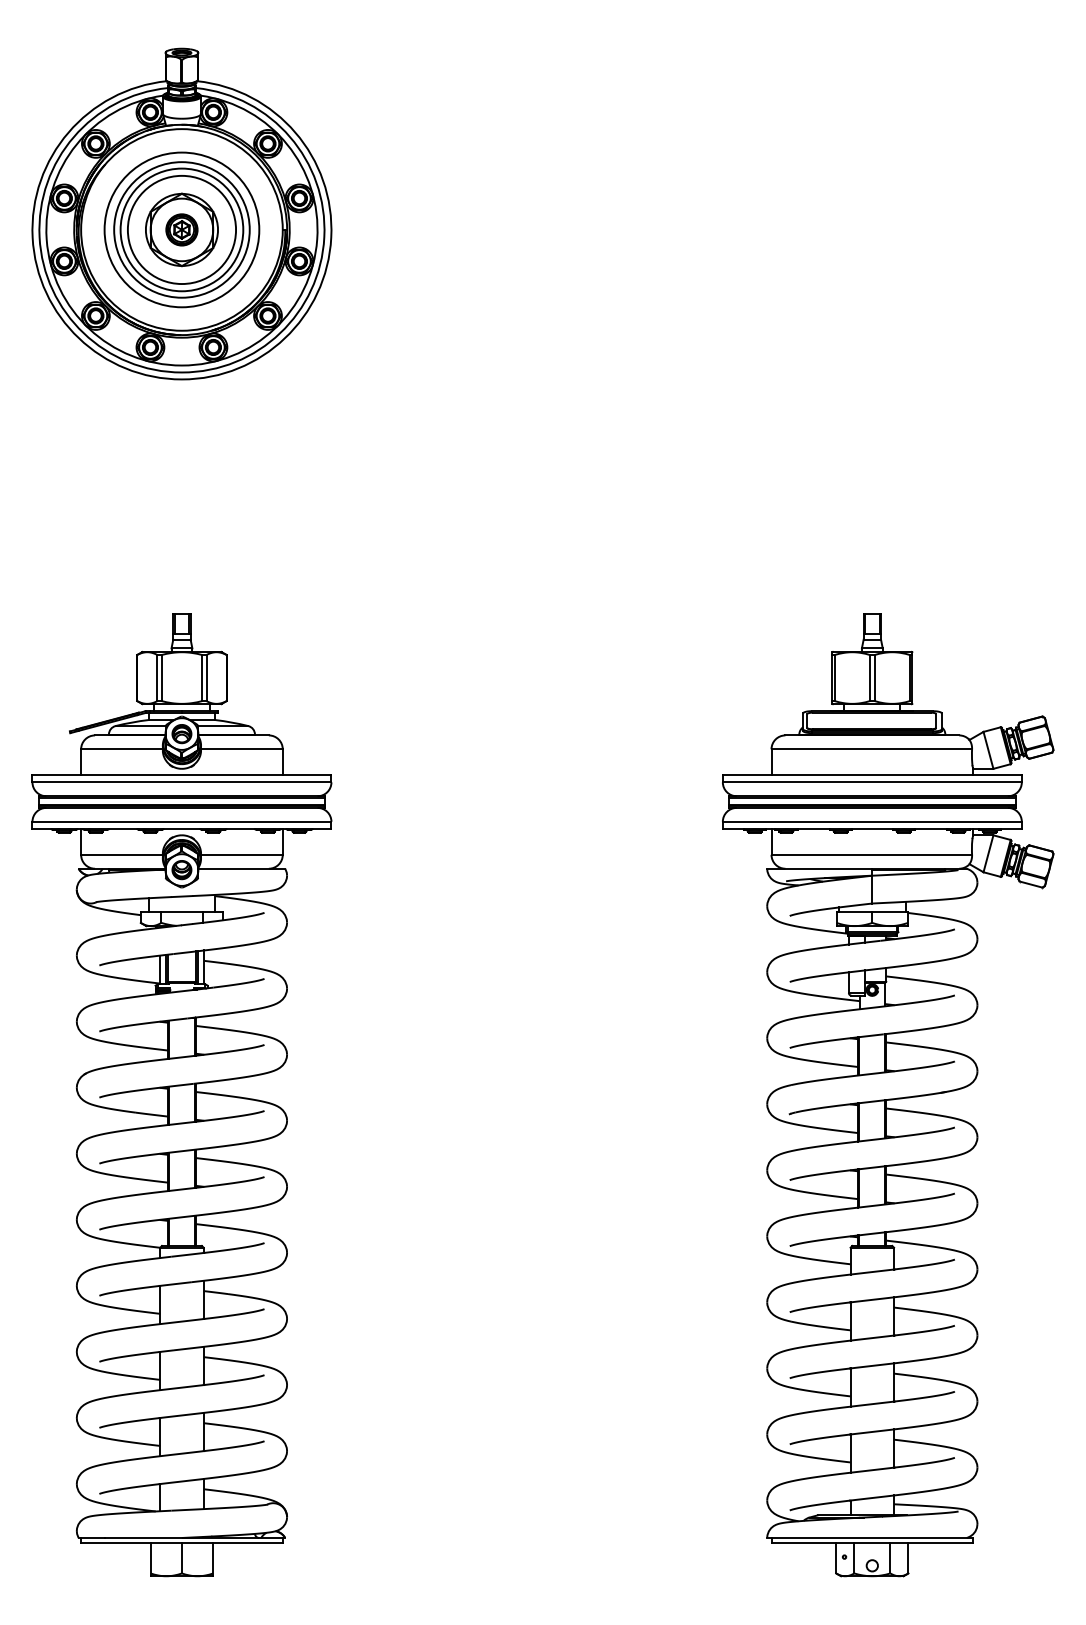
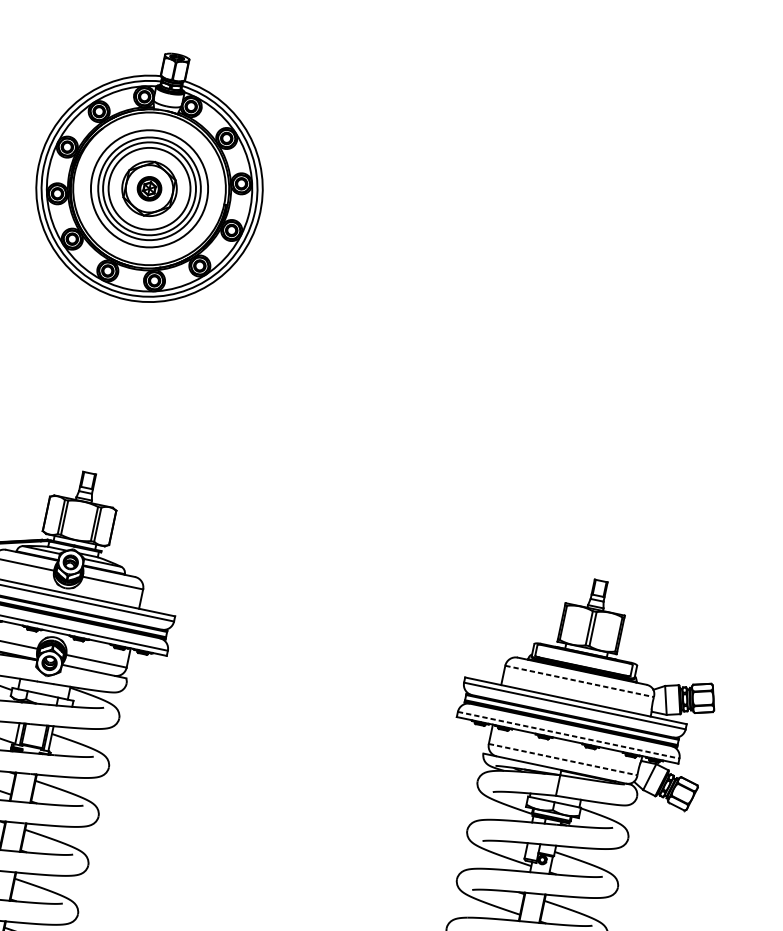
line: (872, 749) -> (580, 681), solid -> dashed
line: (872, 821) -> (568, 735), solid -> dashed
line: (872, 854) -> (563, 759), solid -> dashed

